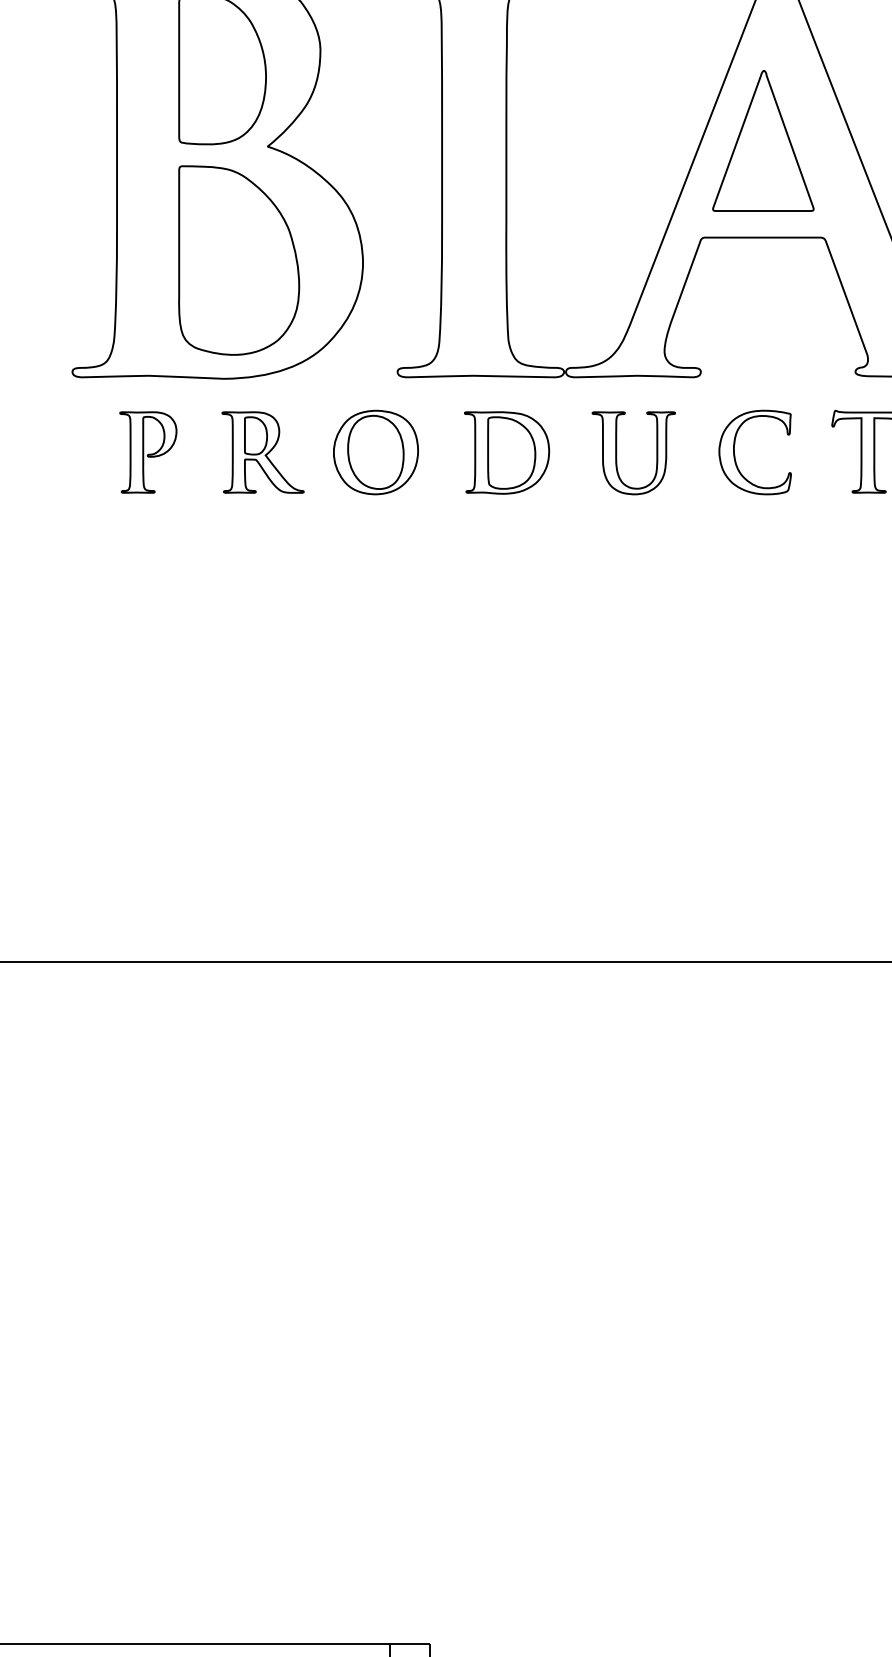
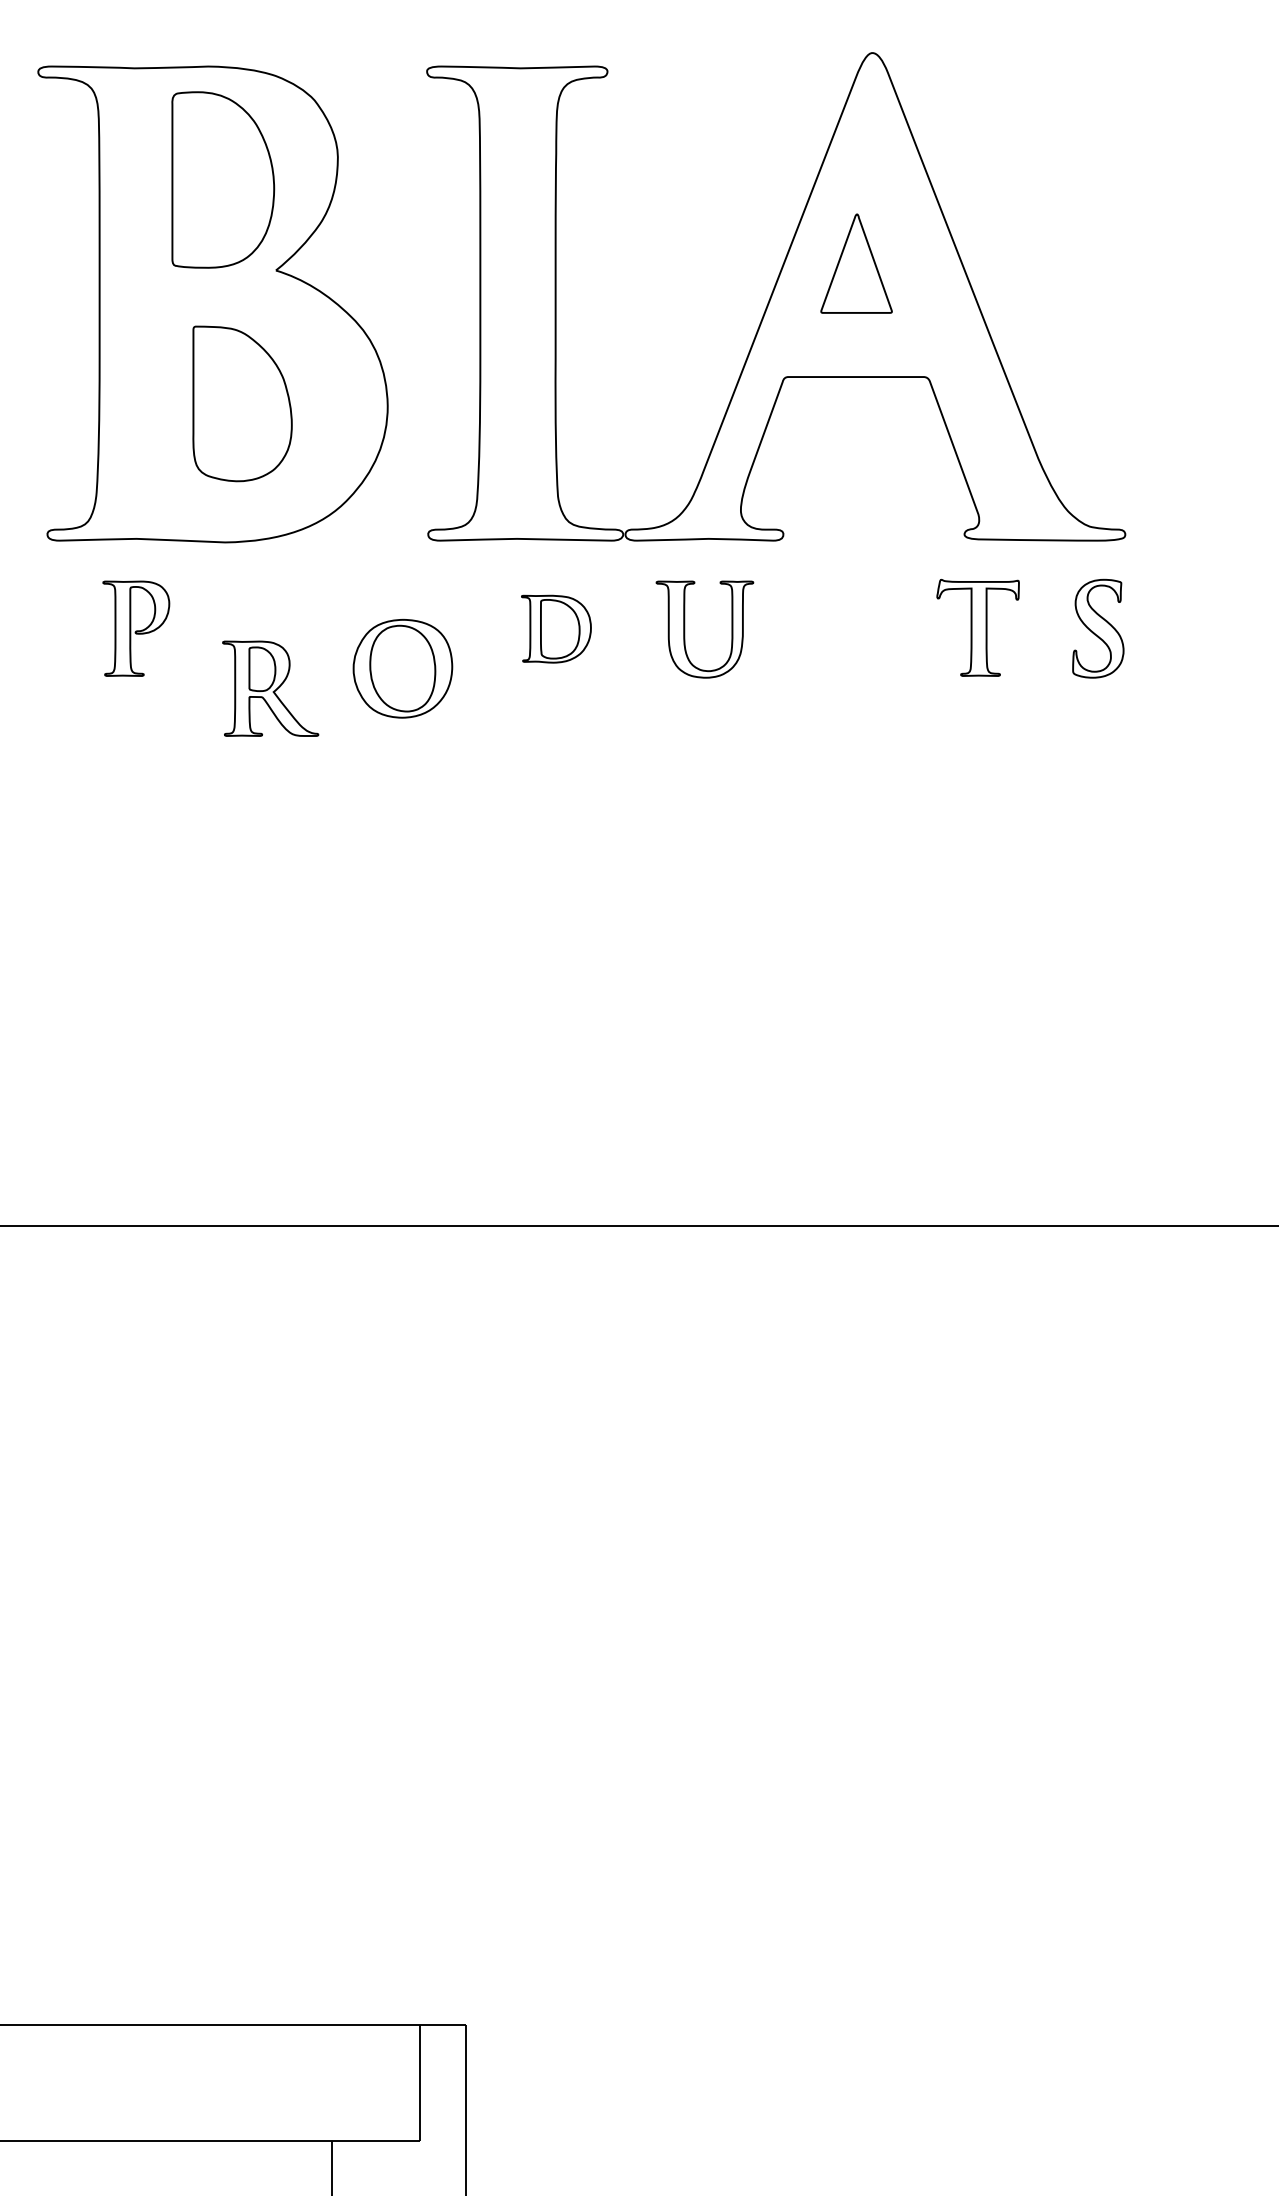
part: (763, 140) -> (856, 263), size x0.6
part: (239, 260) -> (242, 403), size x0.7
part: (262, 452) -> (270, 688), moved
part: (375, 452) -> (402, 668), moved
part: (507, 452) -> (556, 628), size x0.7
part: (735, 452) -> (823, 628), removed

